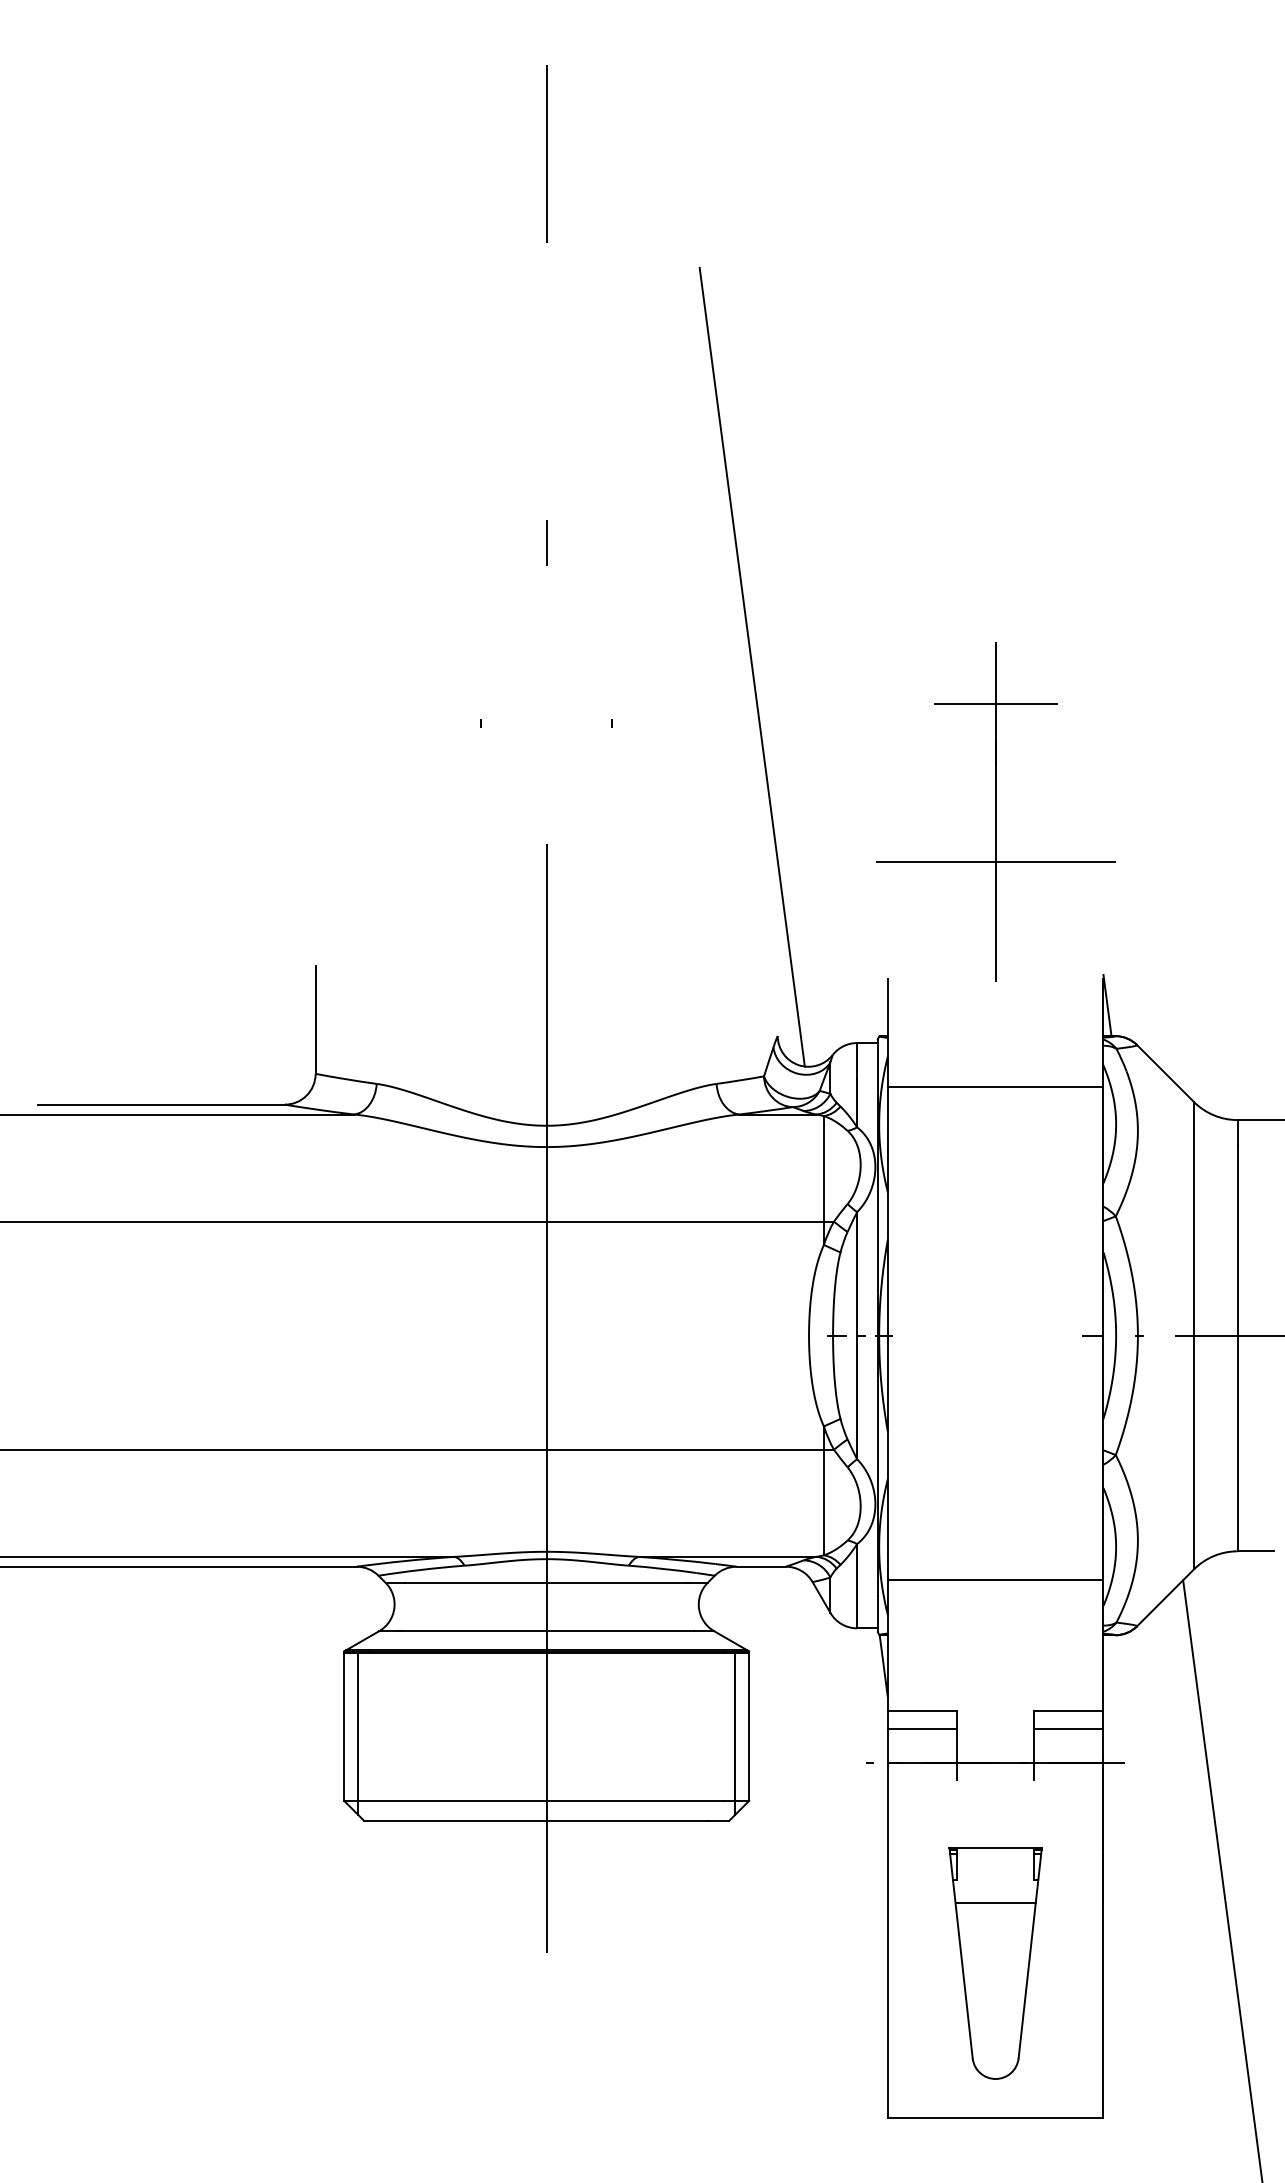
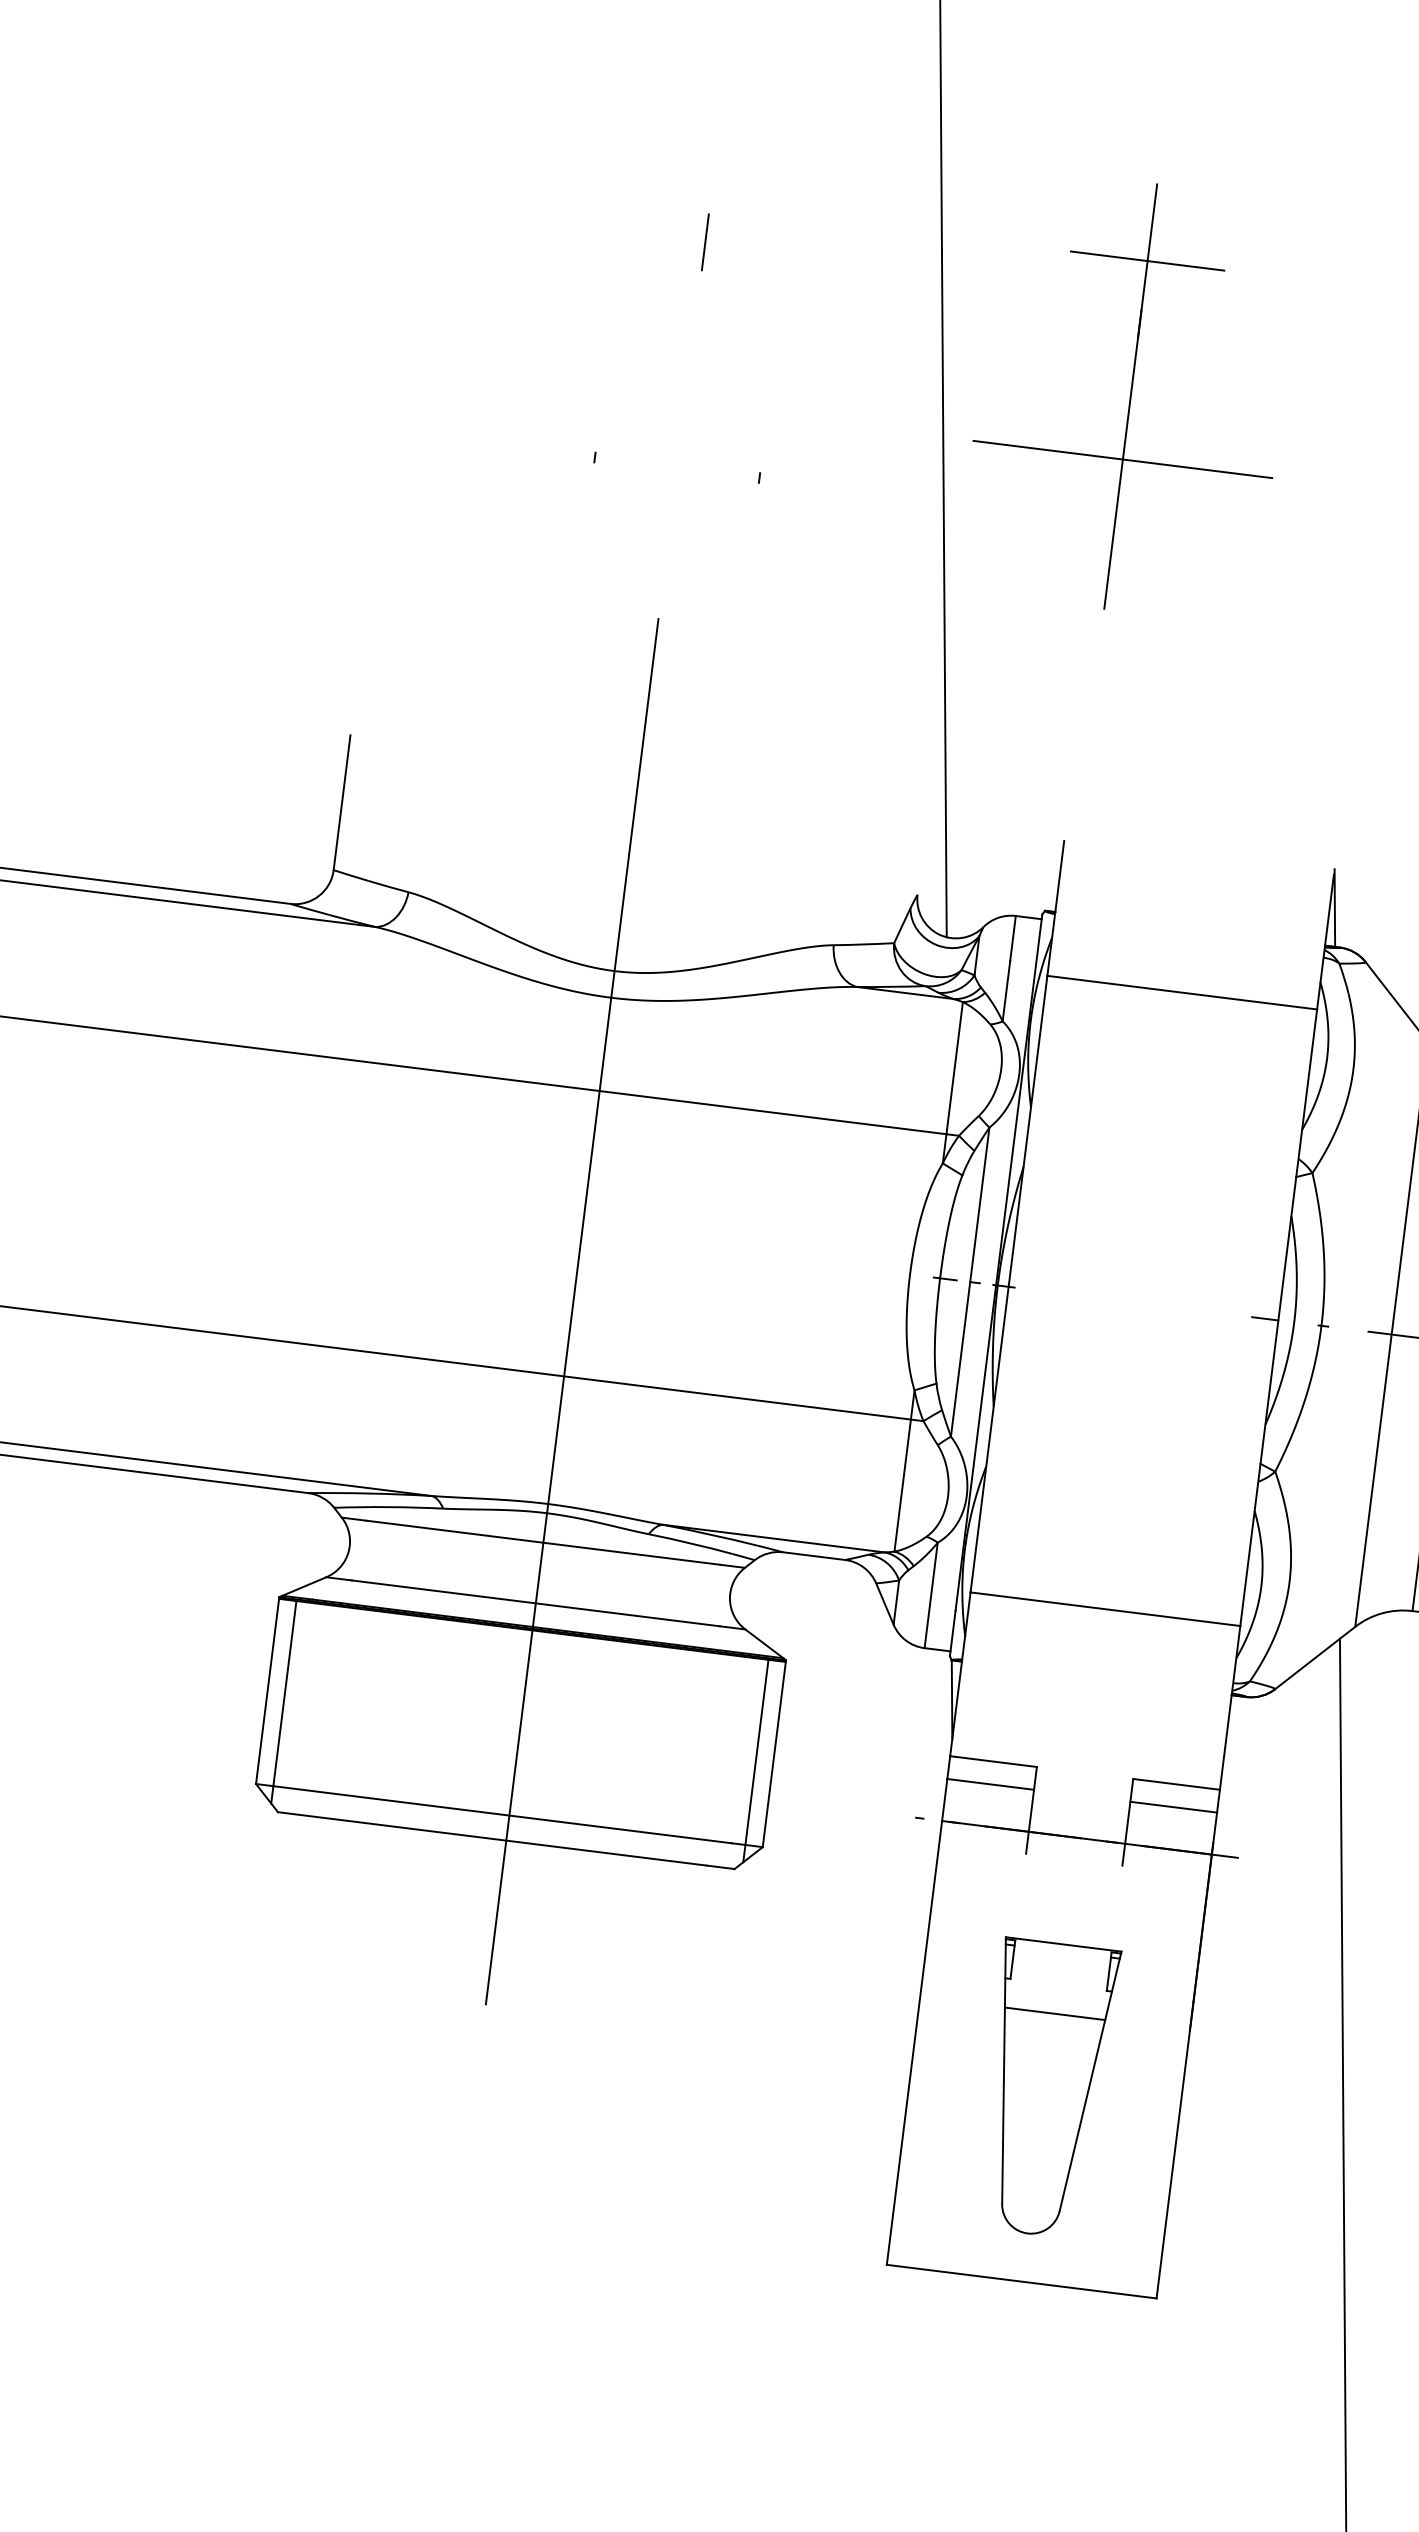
part: (995, 811) -> (1130, 396), moved

